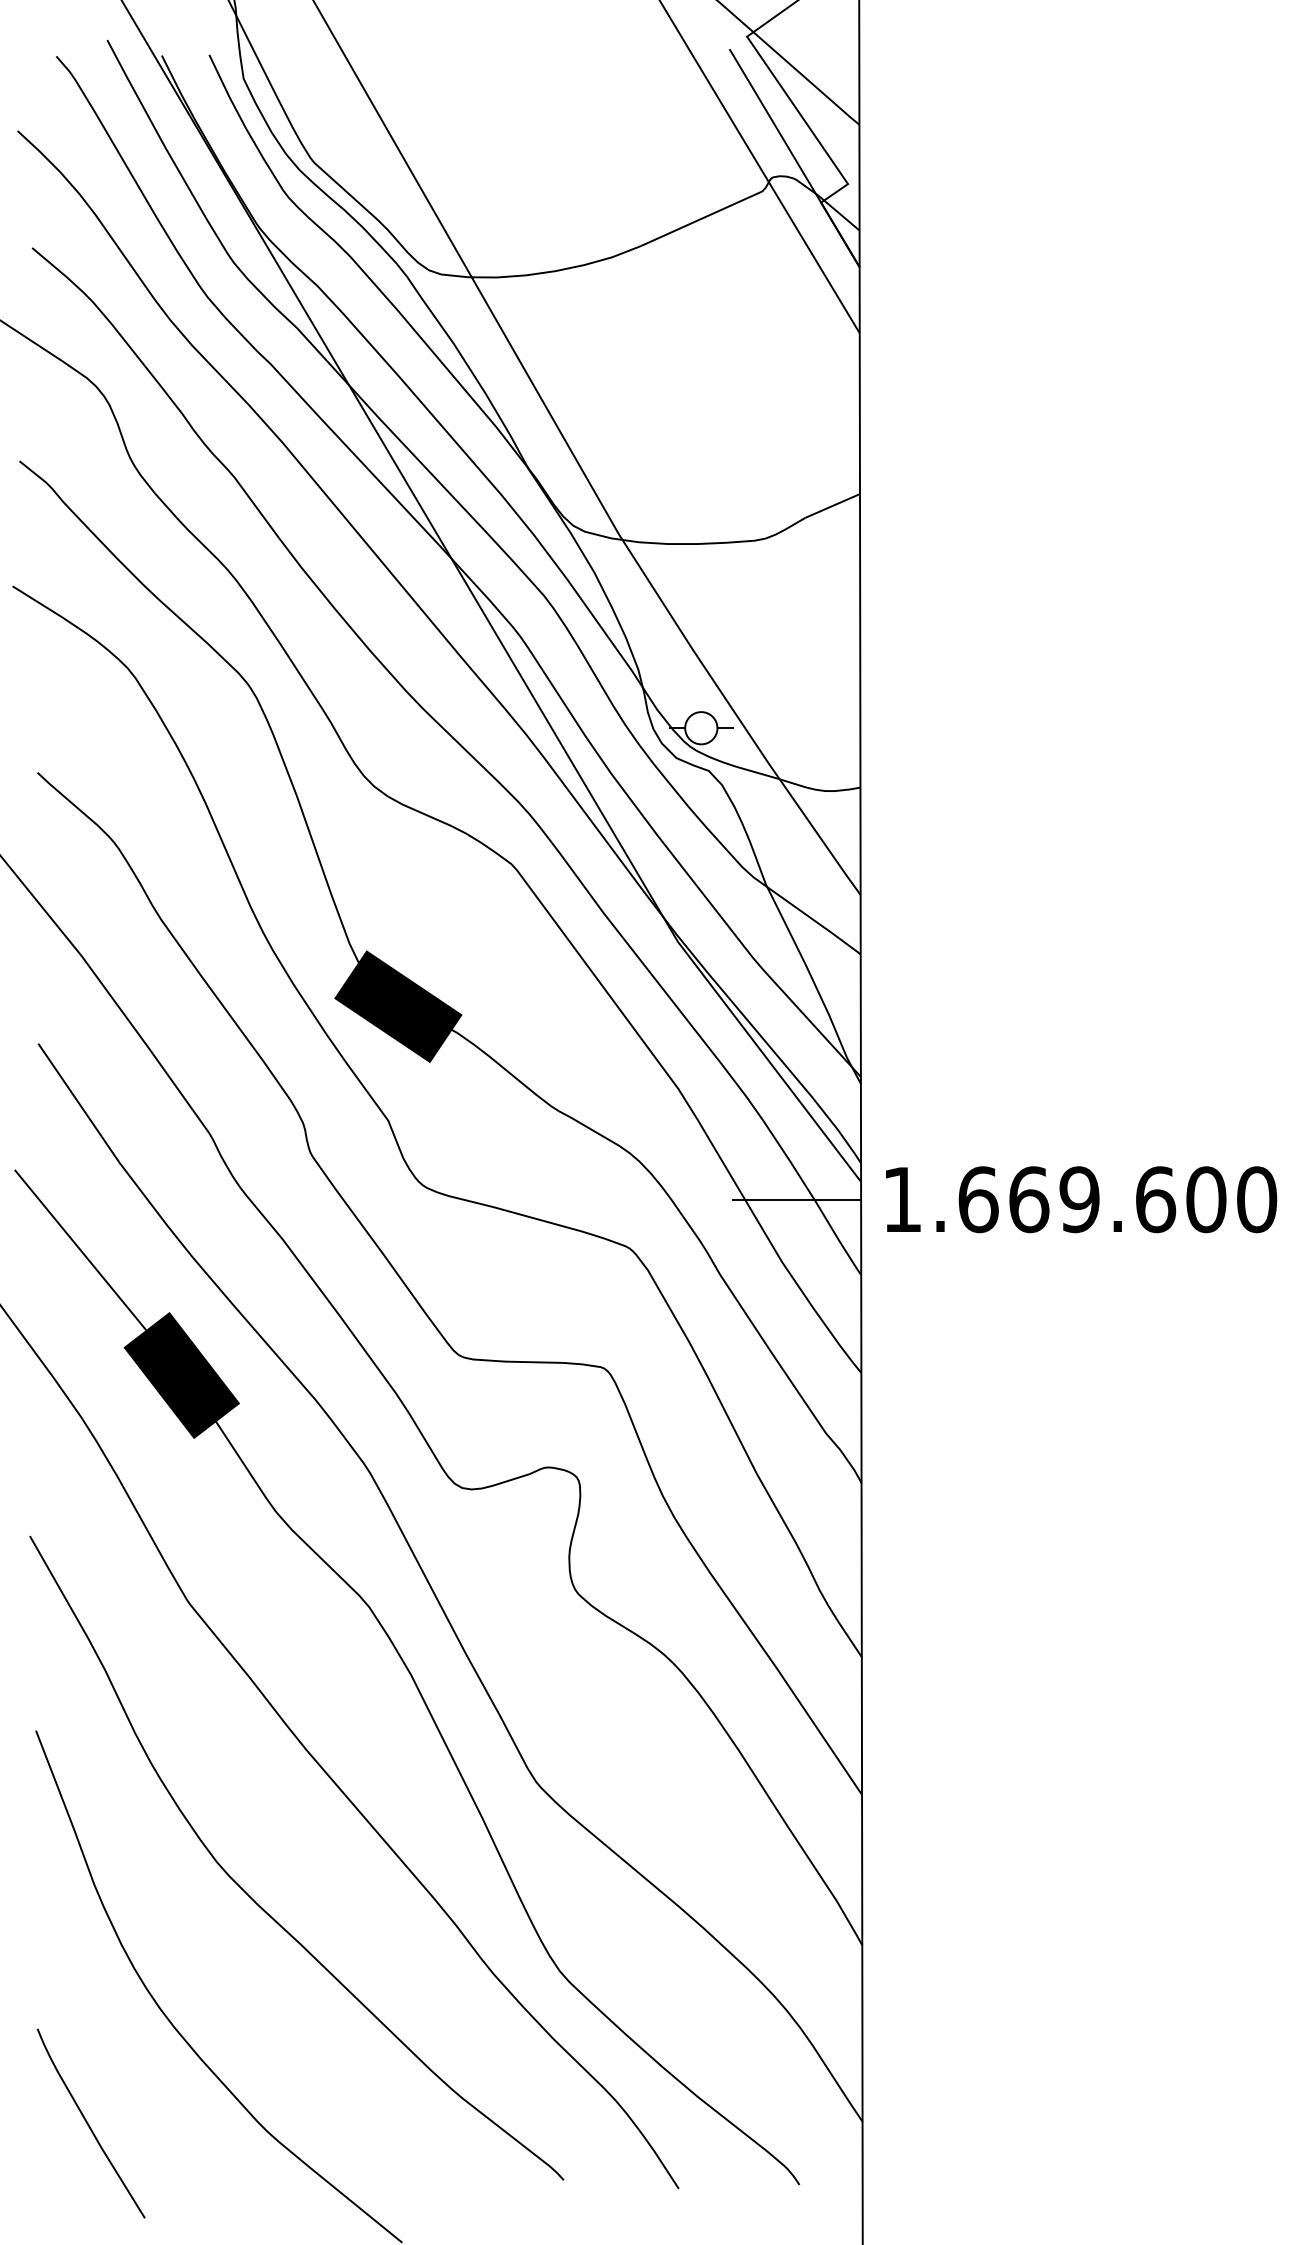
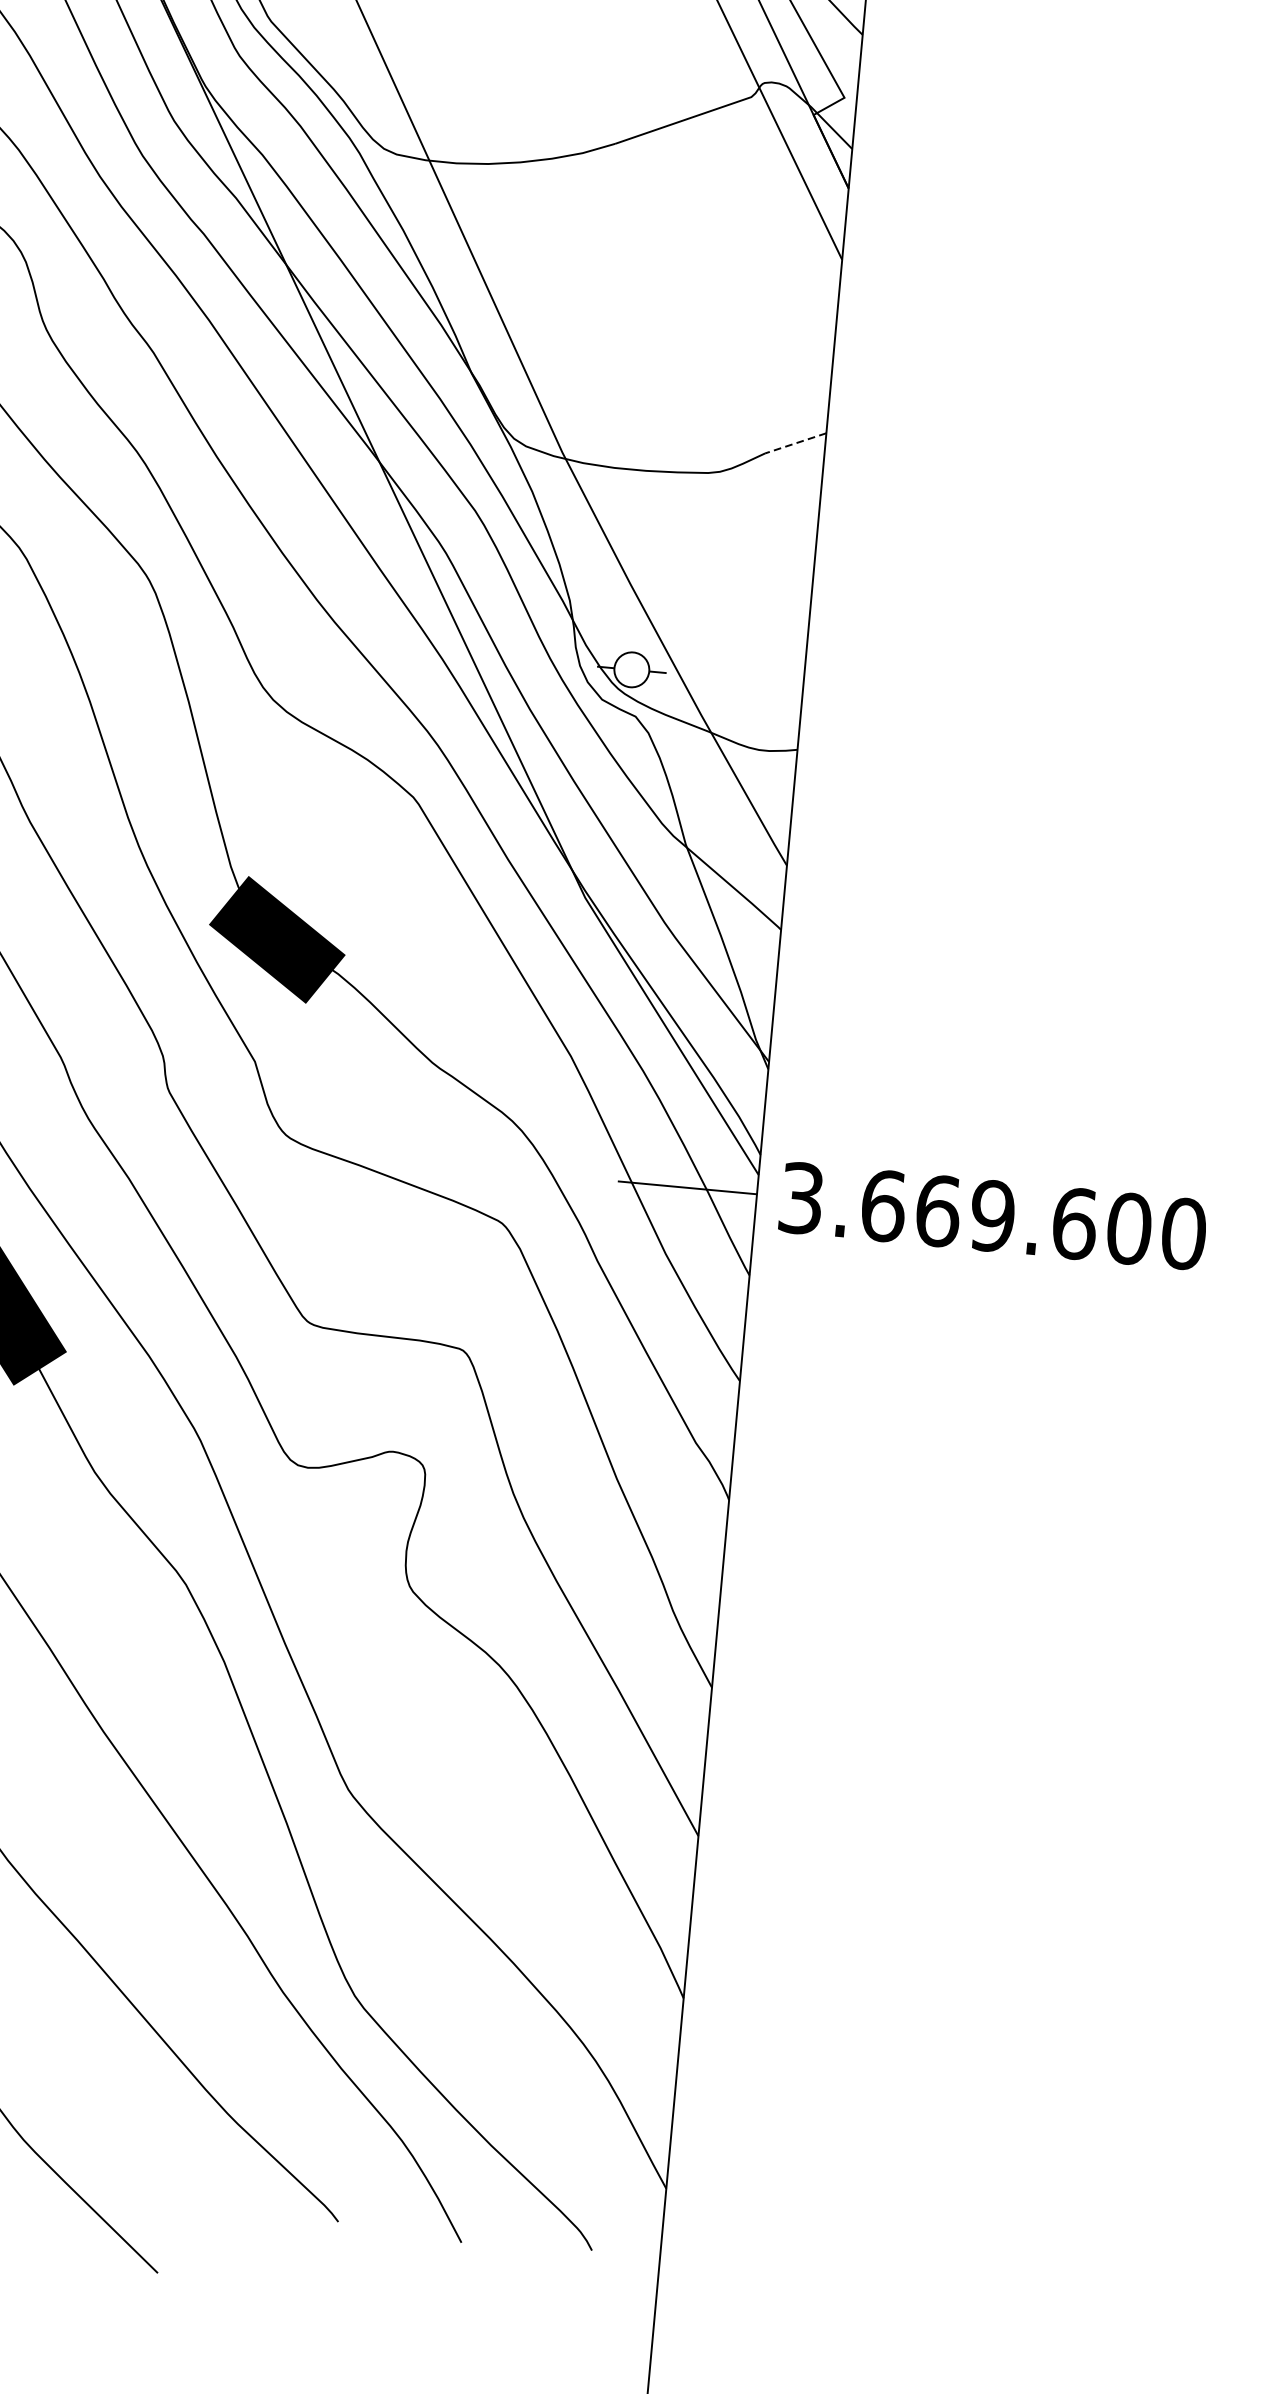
line: (832, 505) -> (795, 442), solid -> dashed
text: (902, 1199) -> (801, 1198), 1.669.600 -> 3.669.600

